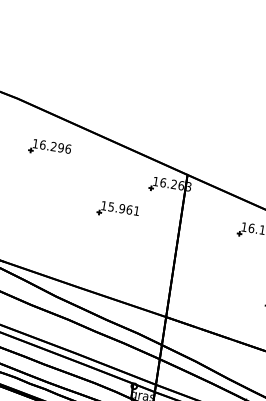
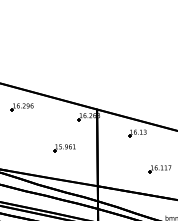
part: (117, 211) -> (64, 148), moved

